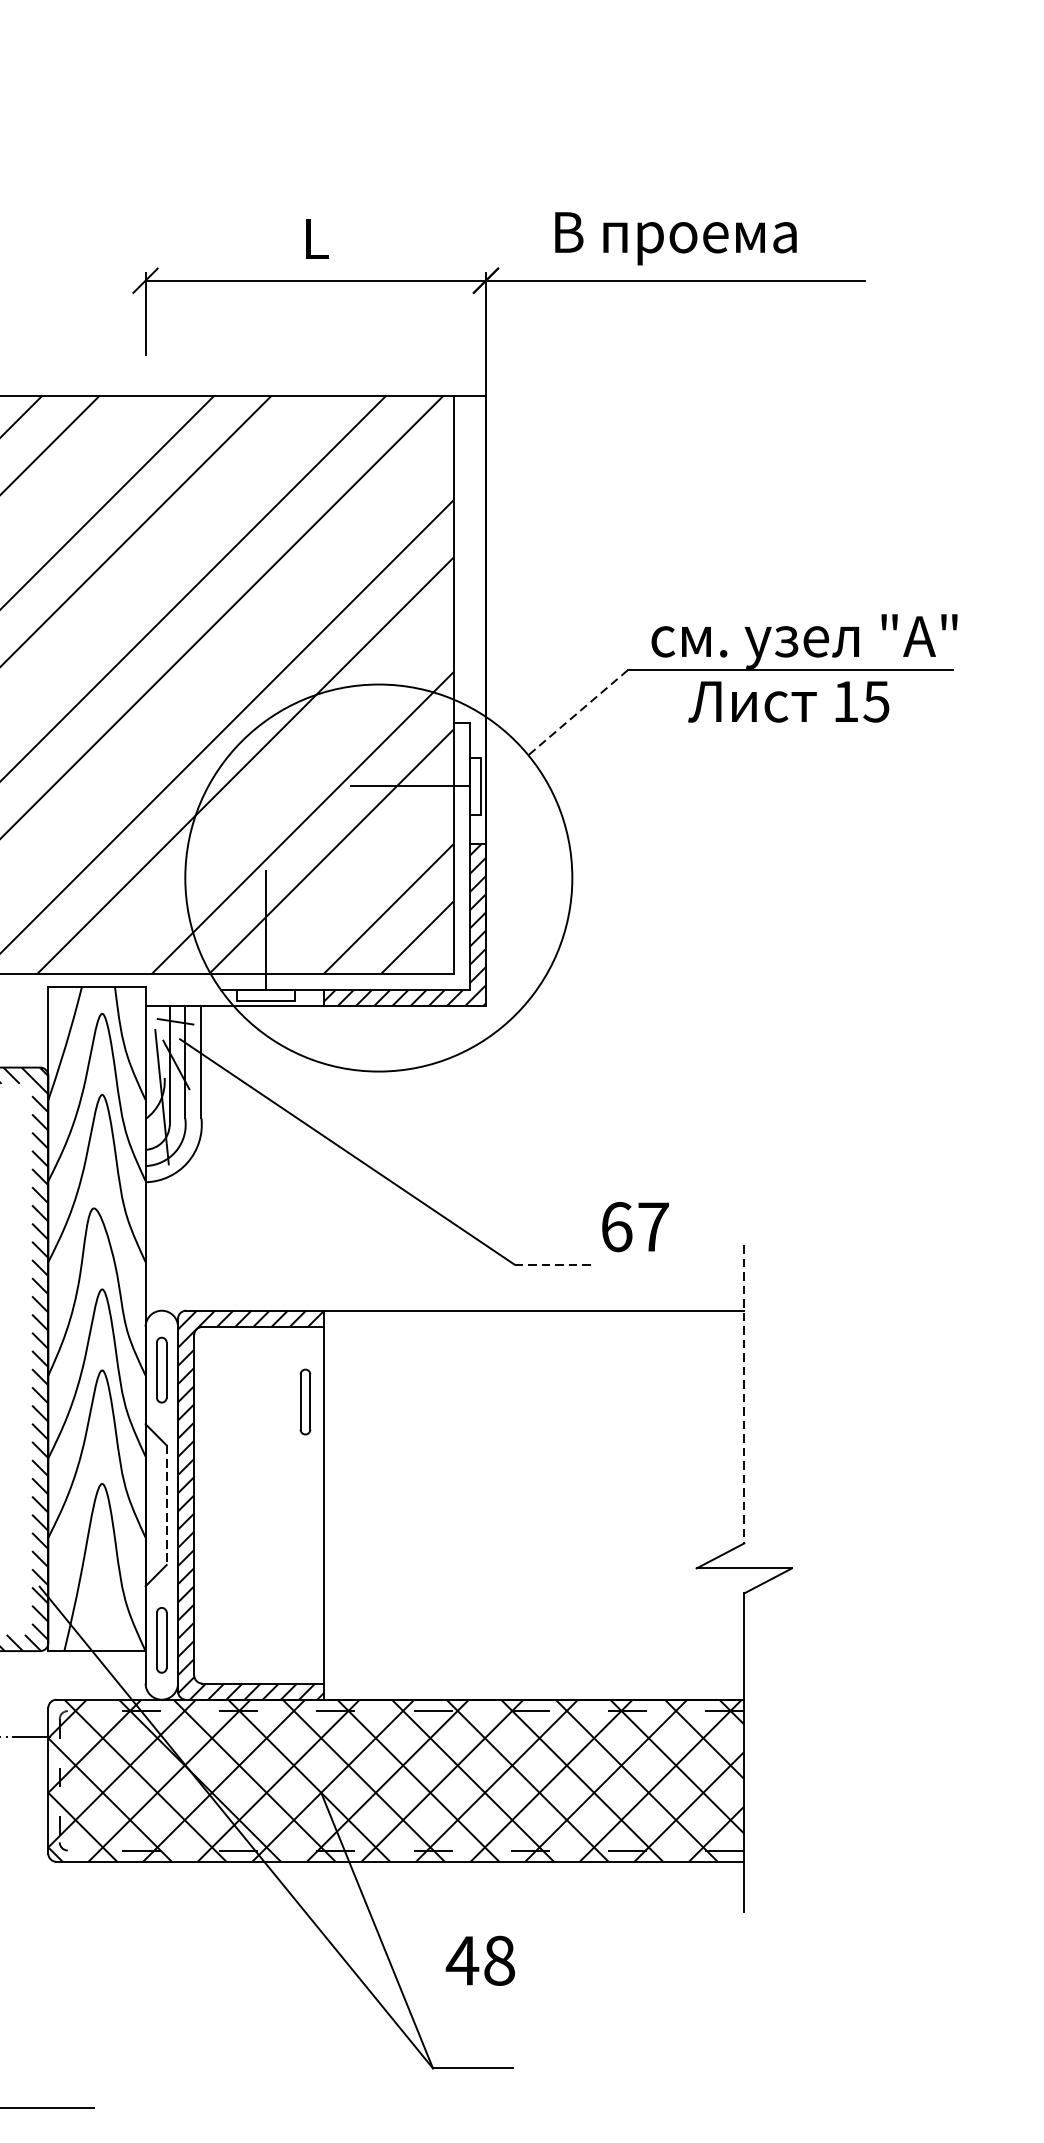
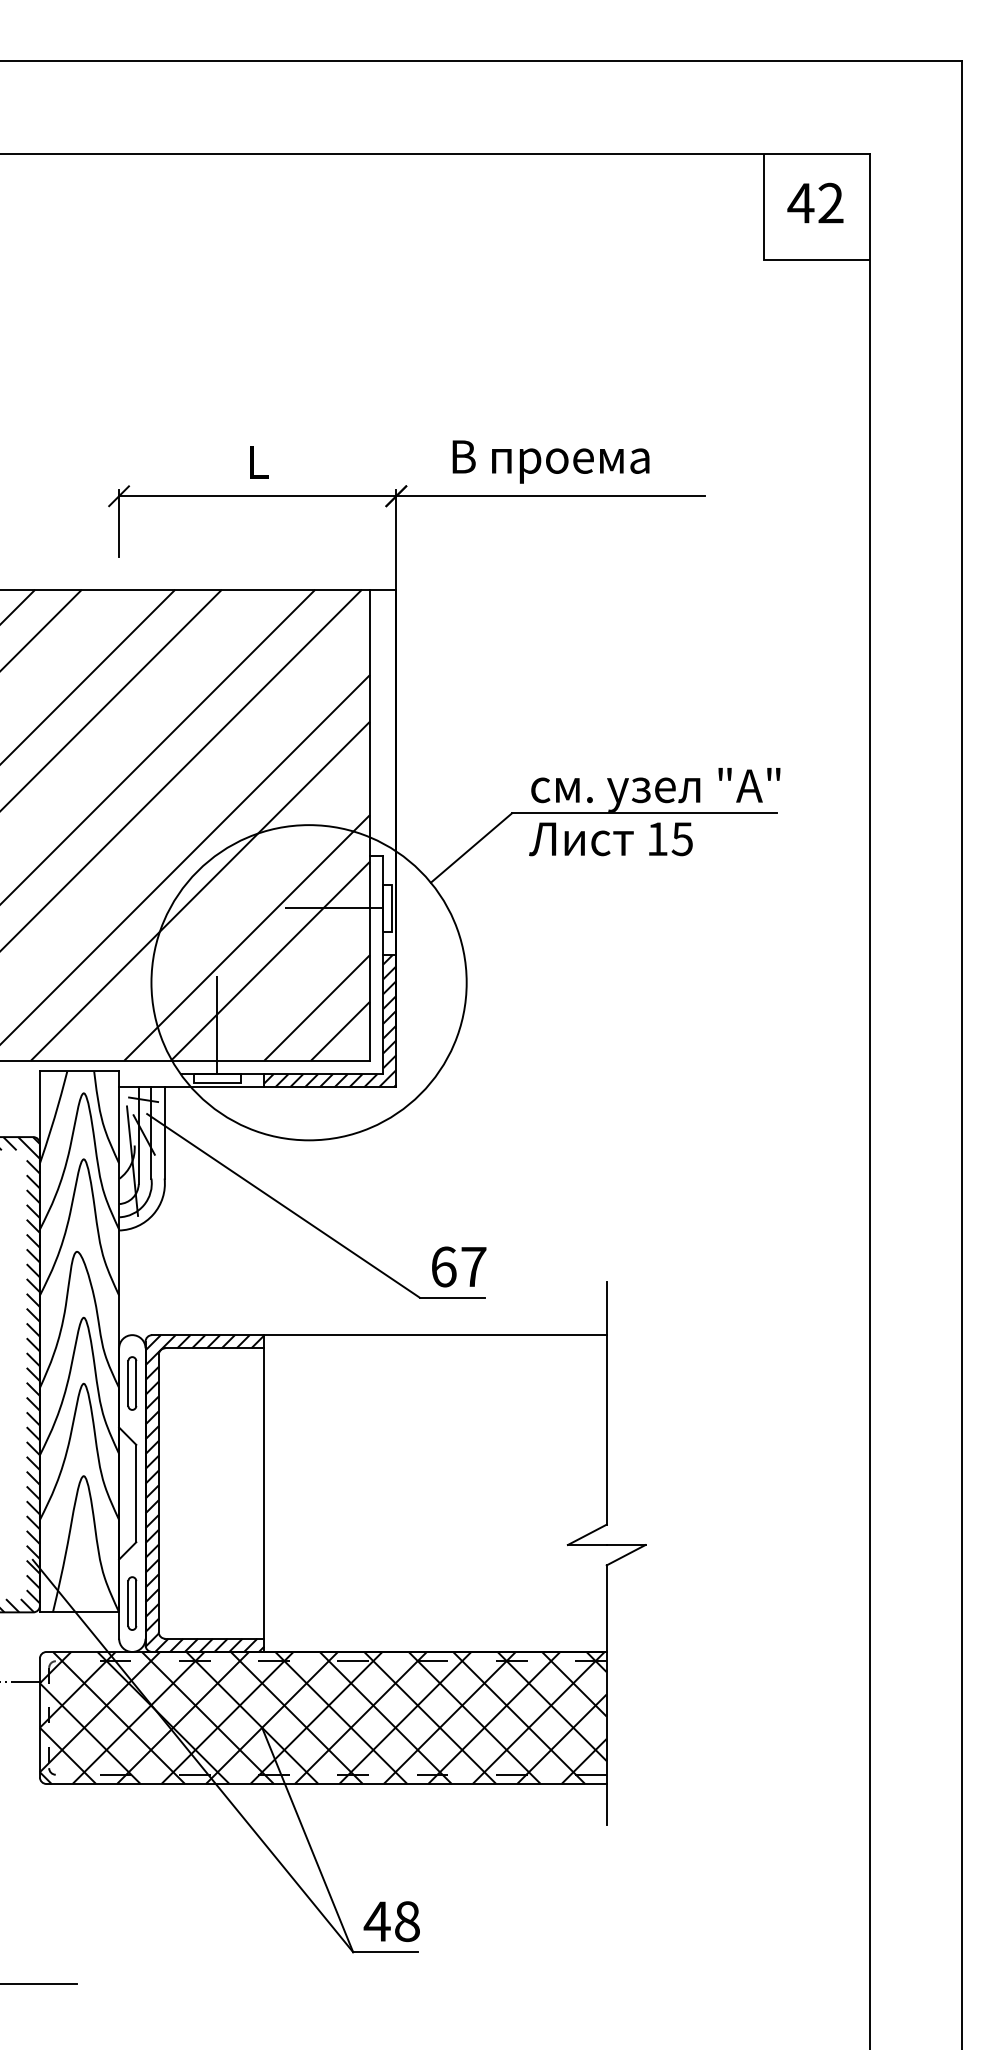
text: (788, 702) -> (610, 839), moved
line: (578, 713) -> (471, 848), dashed -> solid
text: (635, 1226) -> (459, 1266), moved
line: (554, 1264) -> (452, 1297), dashed -> solid
line: (743, 1394) -> (606, 1403), dashed -> solid
part: (305, 1402) -> (249, 1409), removed
line: (166, 1505) -> (136, 1493), dashed -> solid
text: (480, 1960) -> (391, 1921), moved

